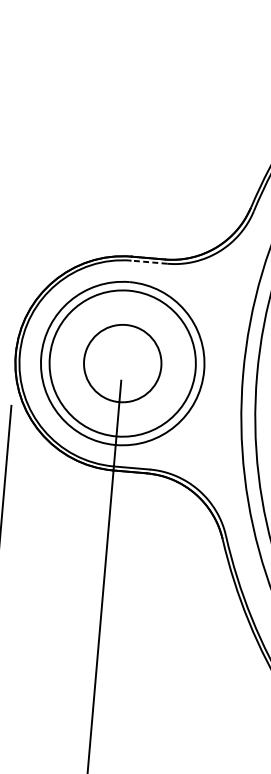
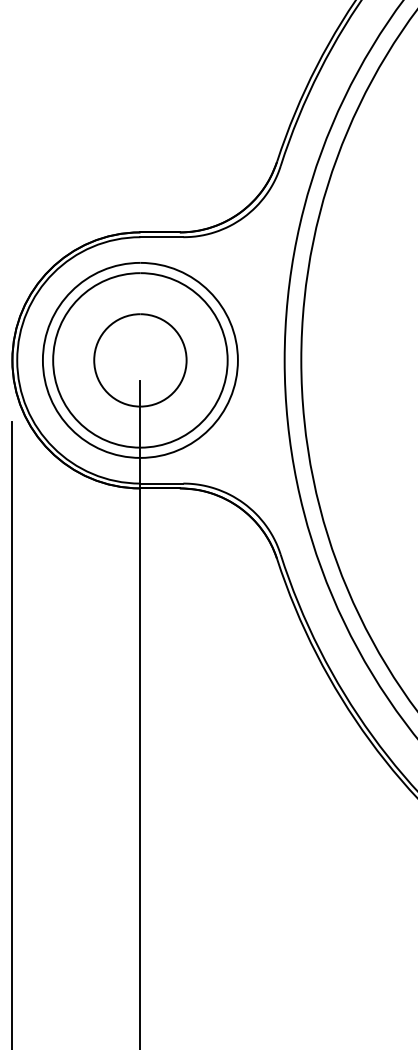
line: (149, 262) -> (161, 237), dashed -> solid

